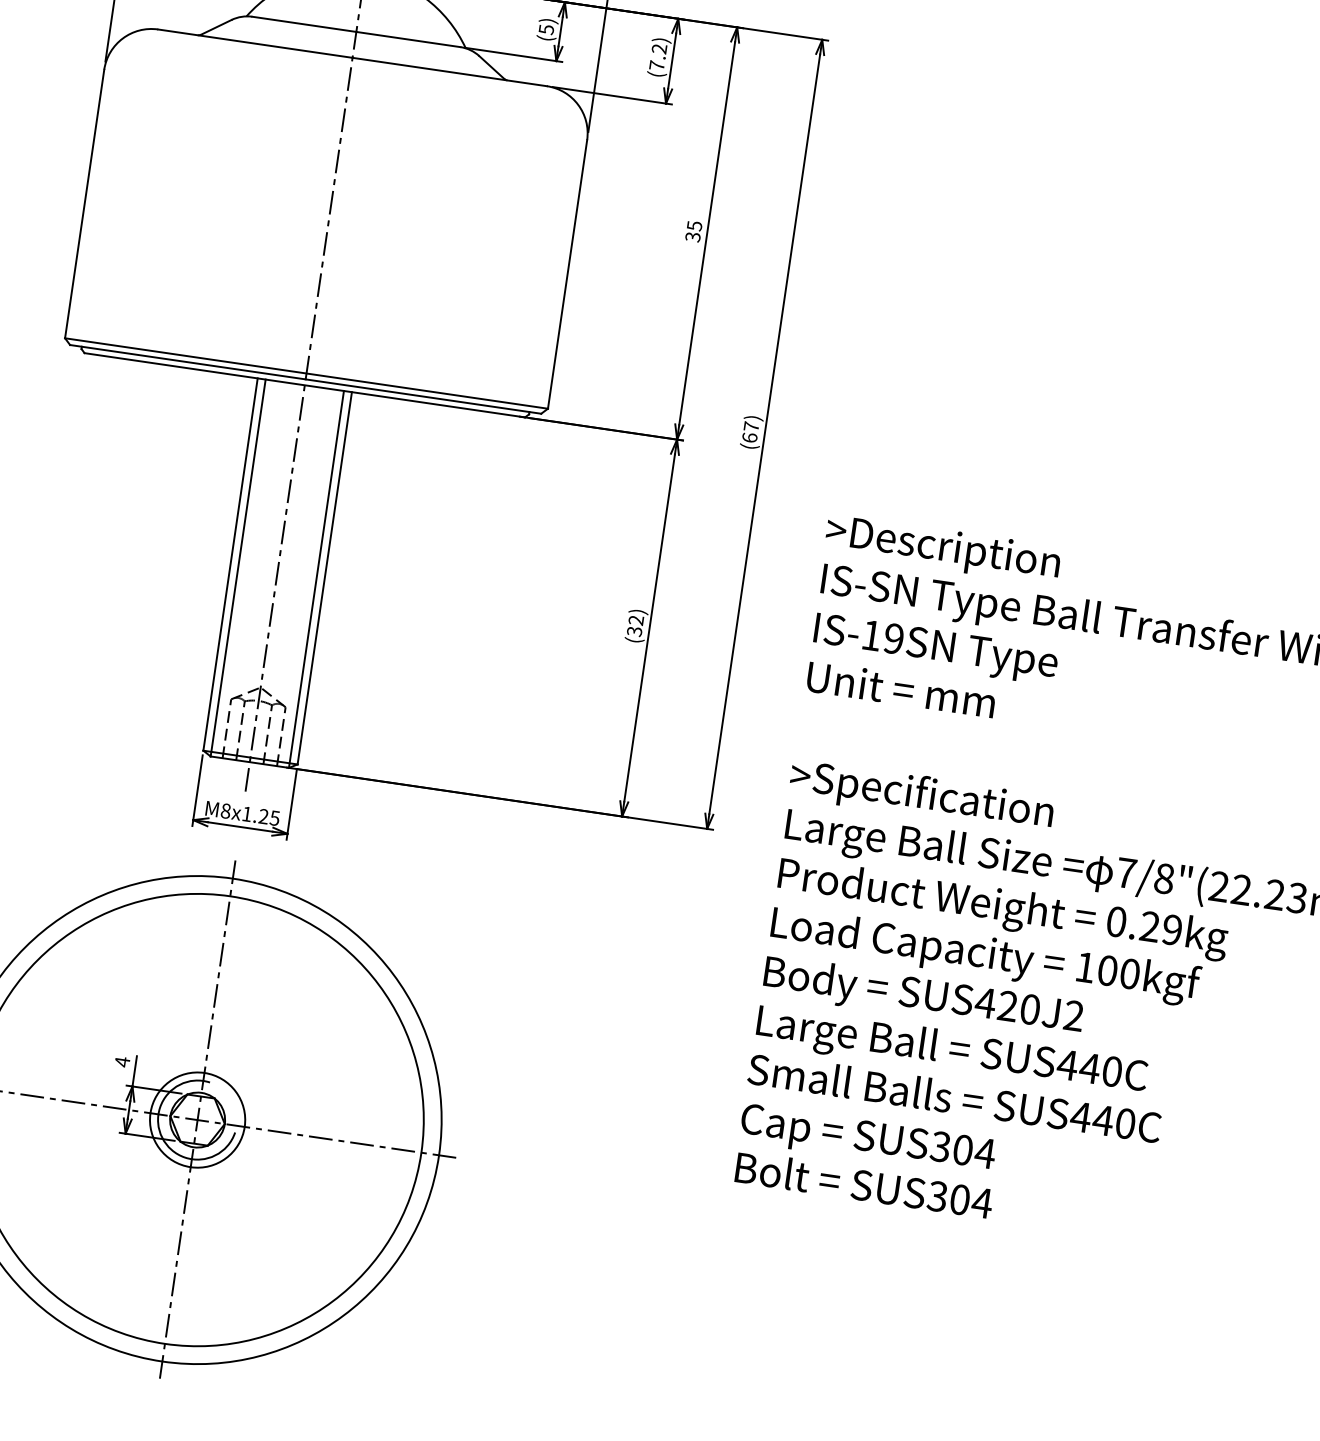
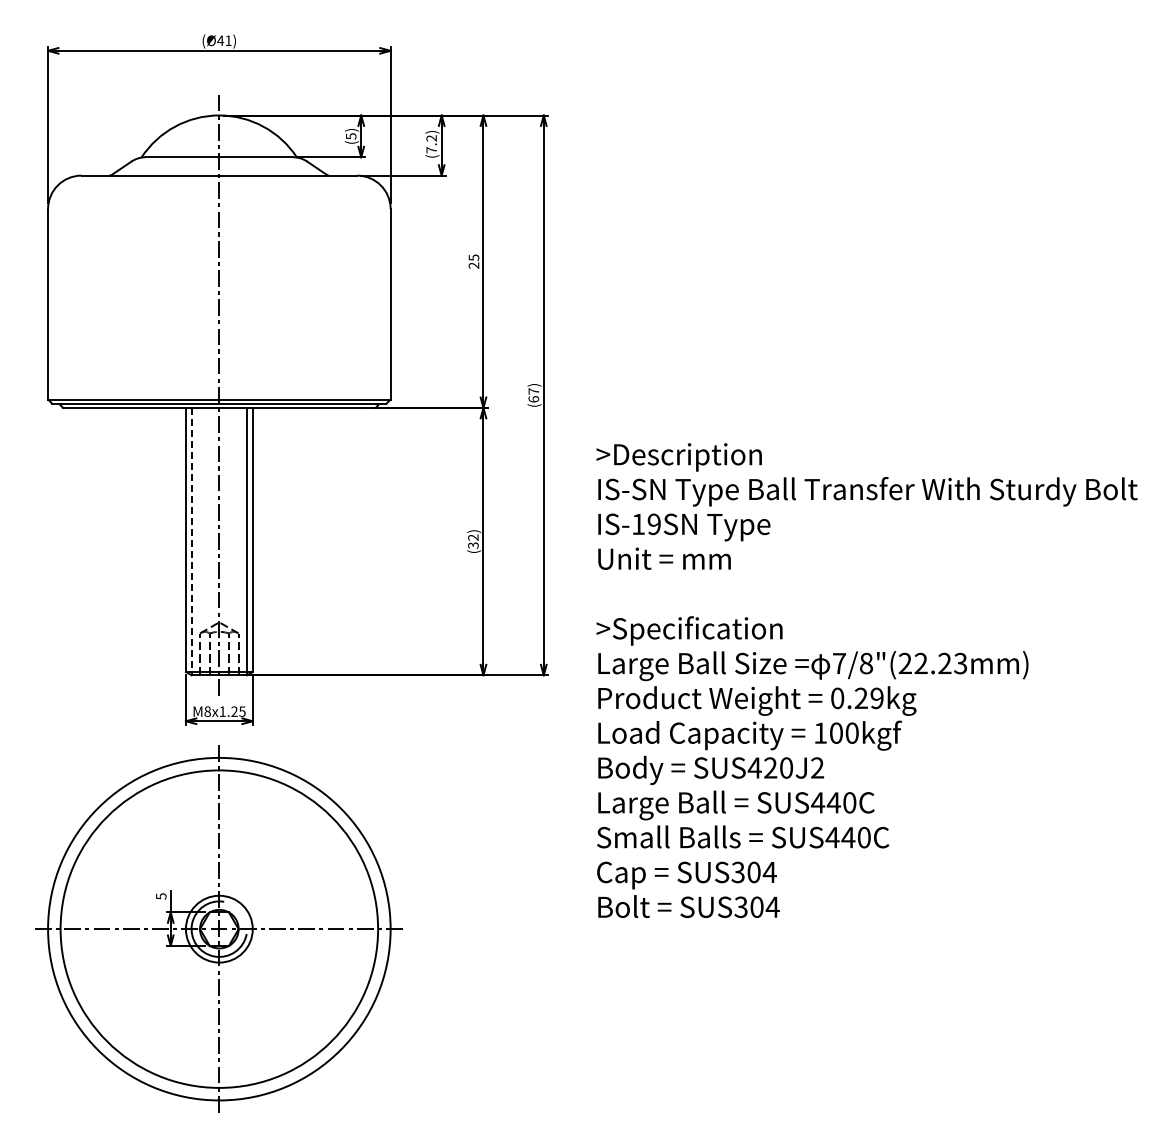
text: (693, 236) -> (474, 265), 35 -> 25
line: (238, 567) -> (191, 541), solid -> dashed
text: (122, 1062) -> (161, 896), 4 -> 5

